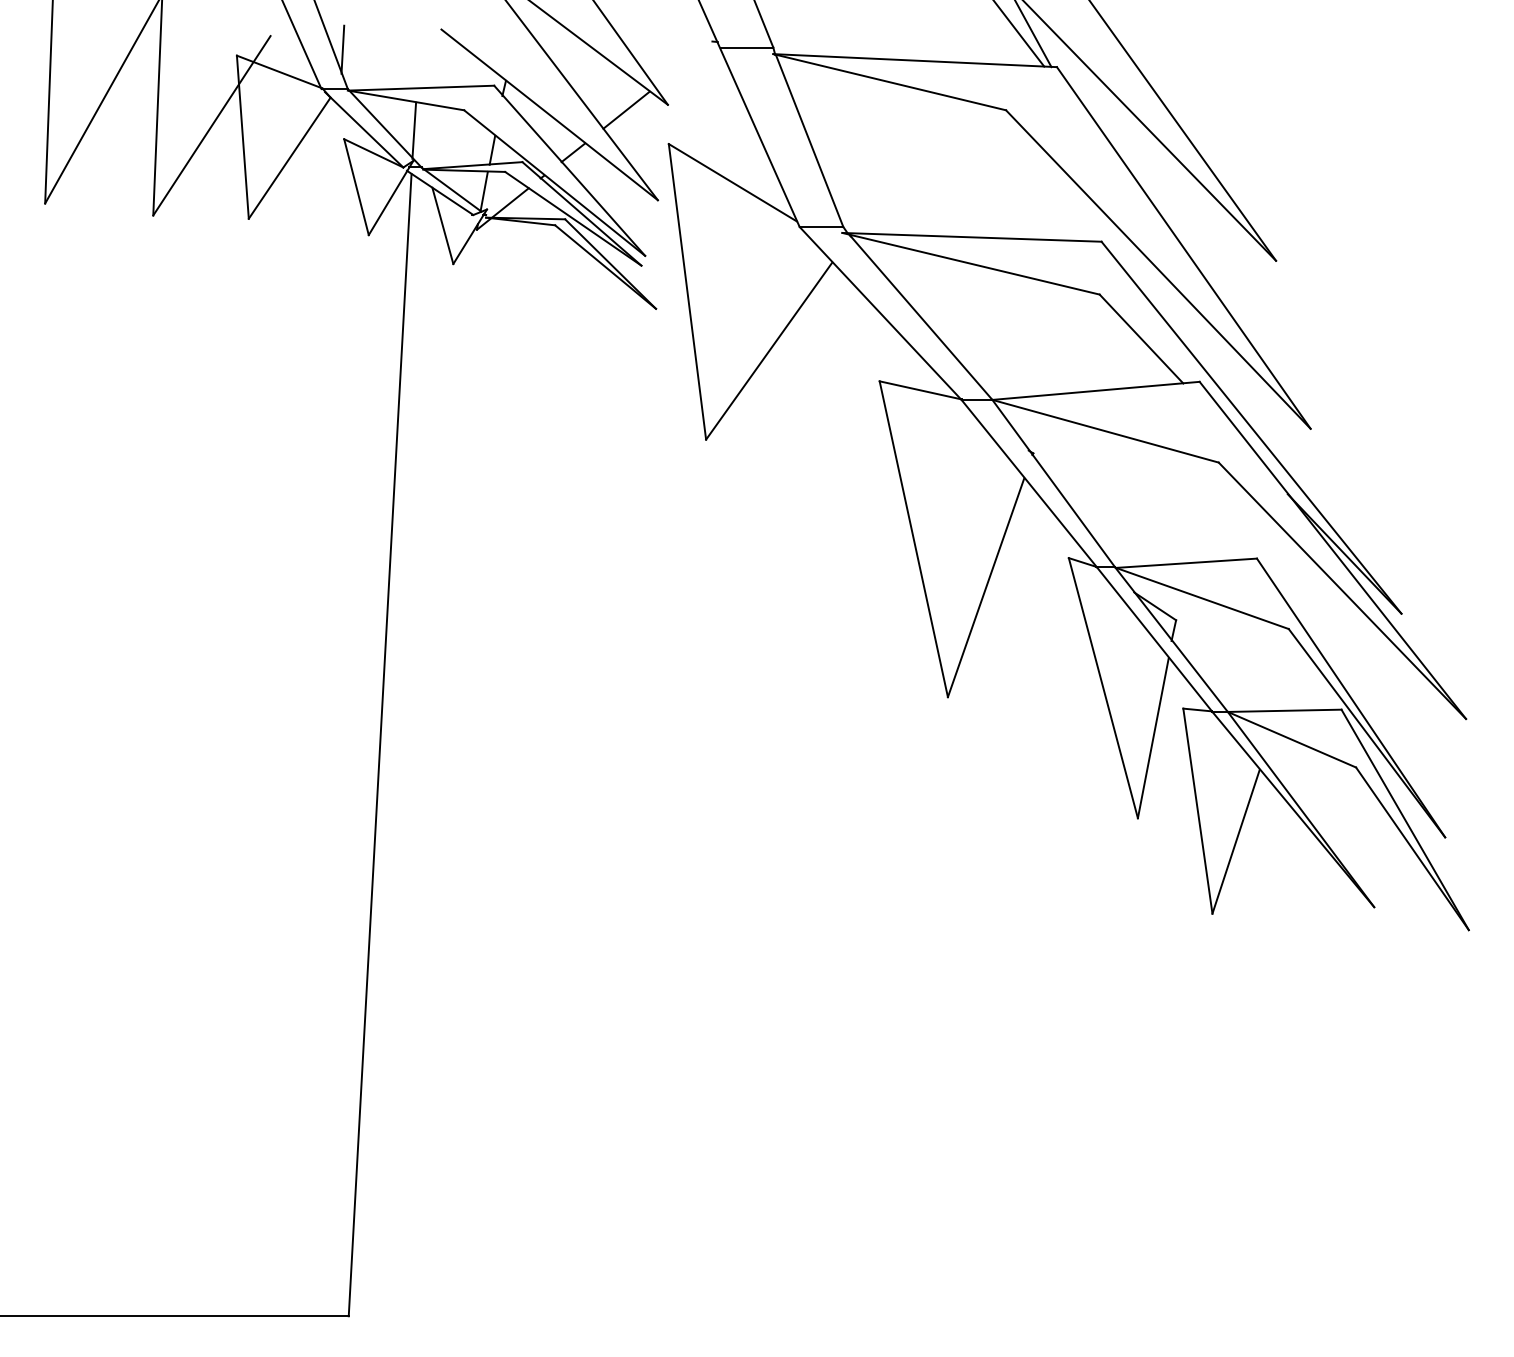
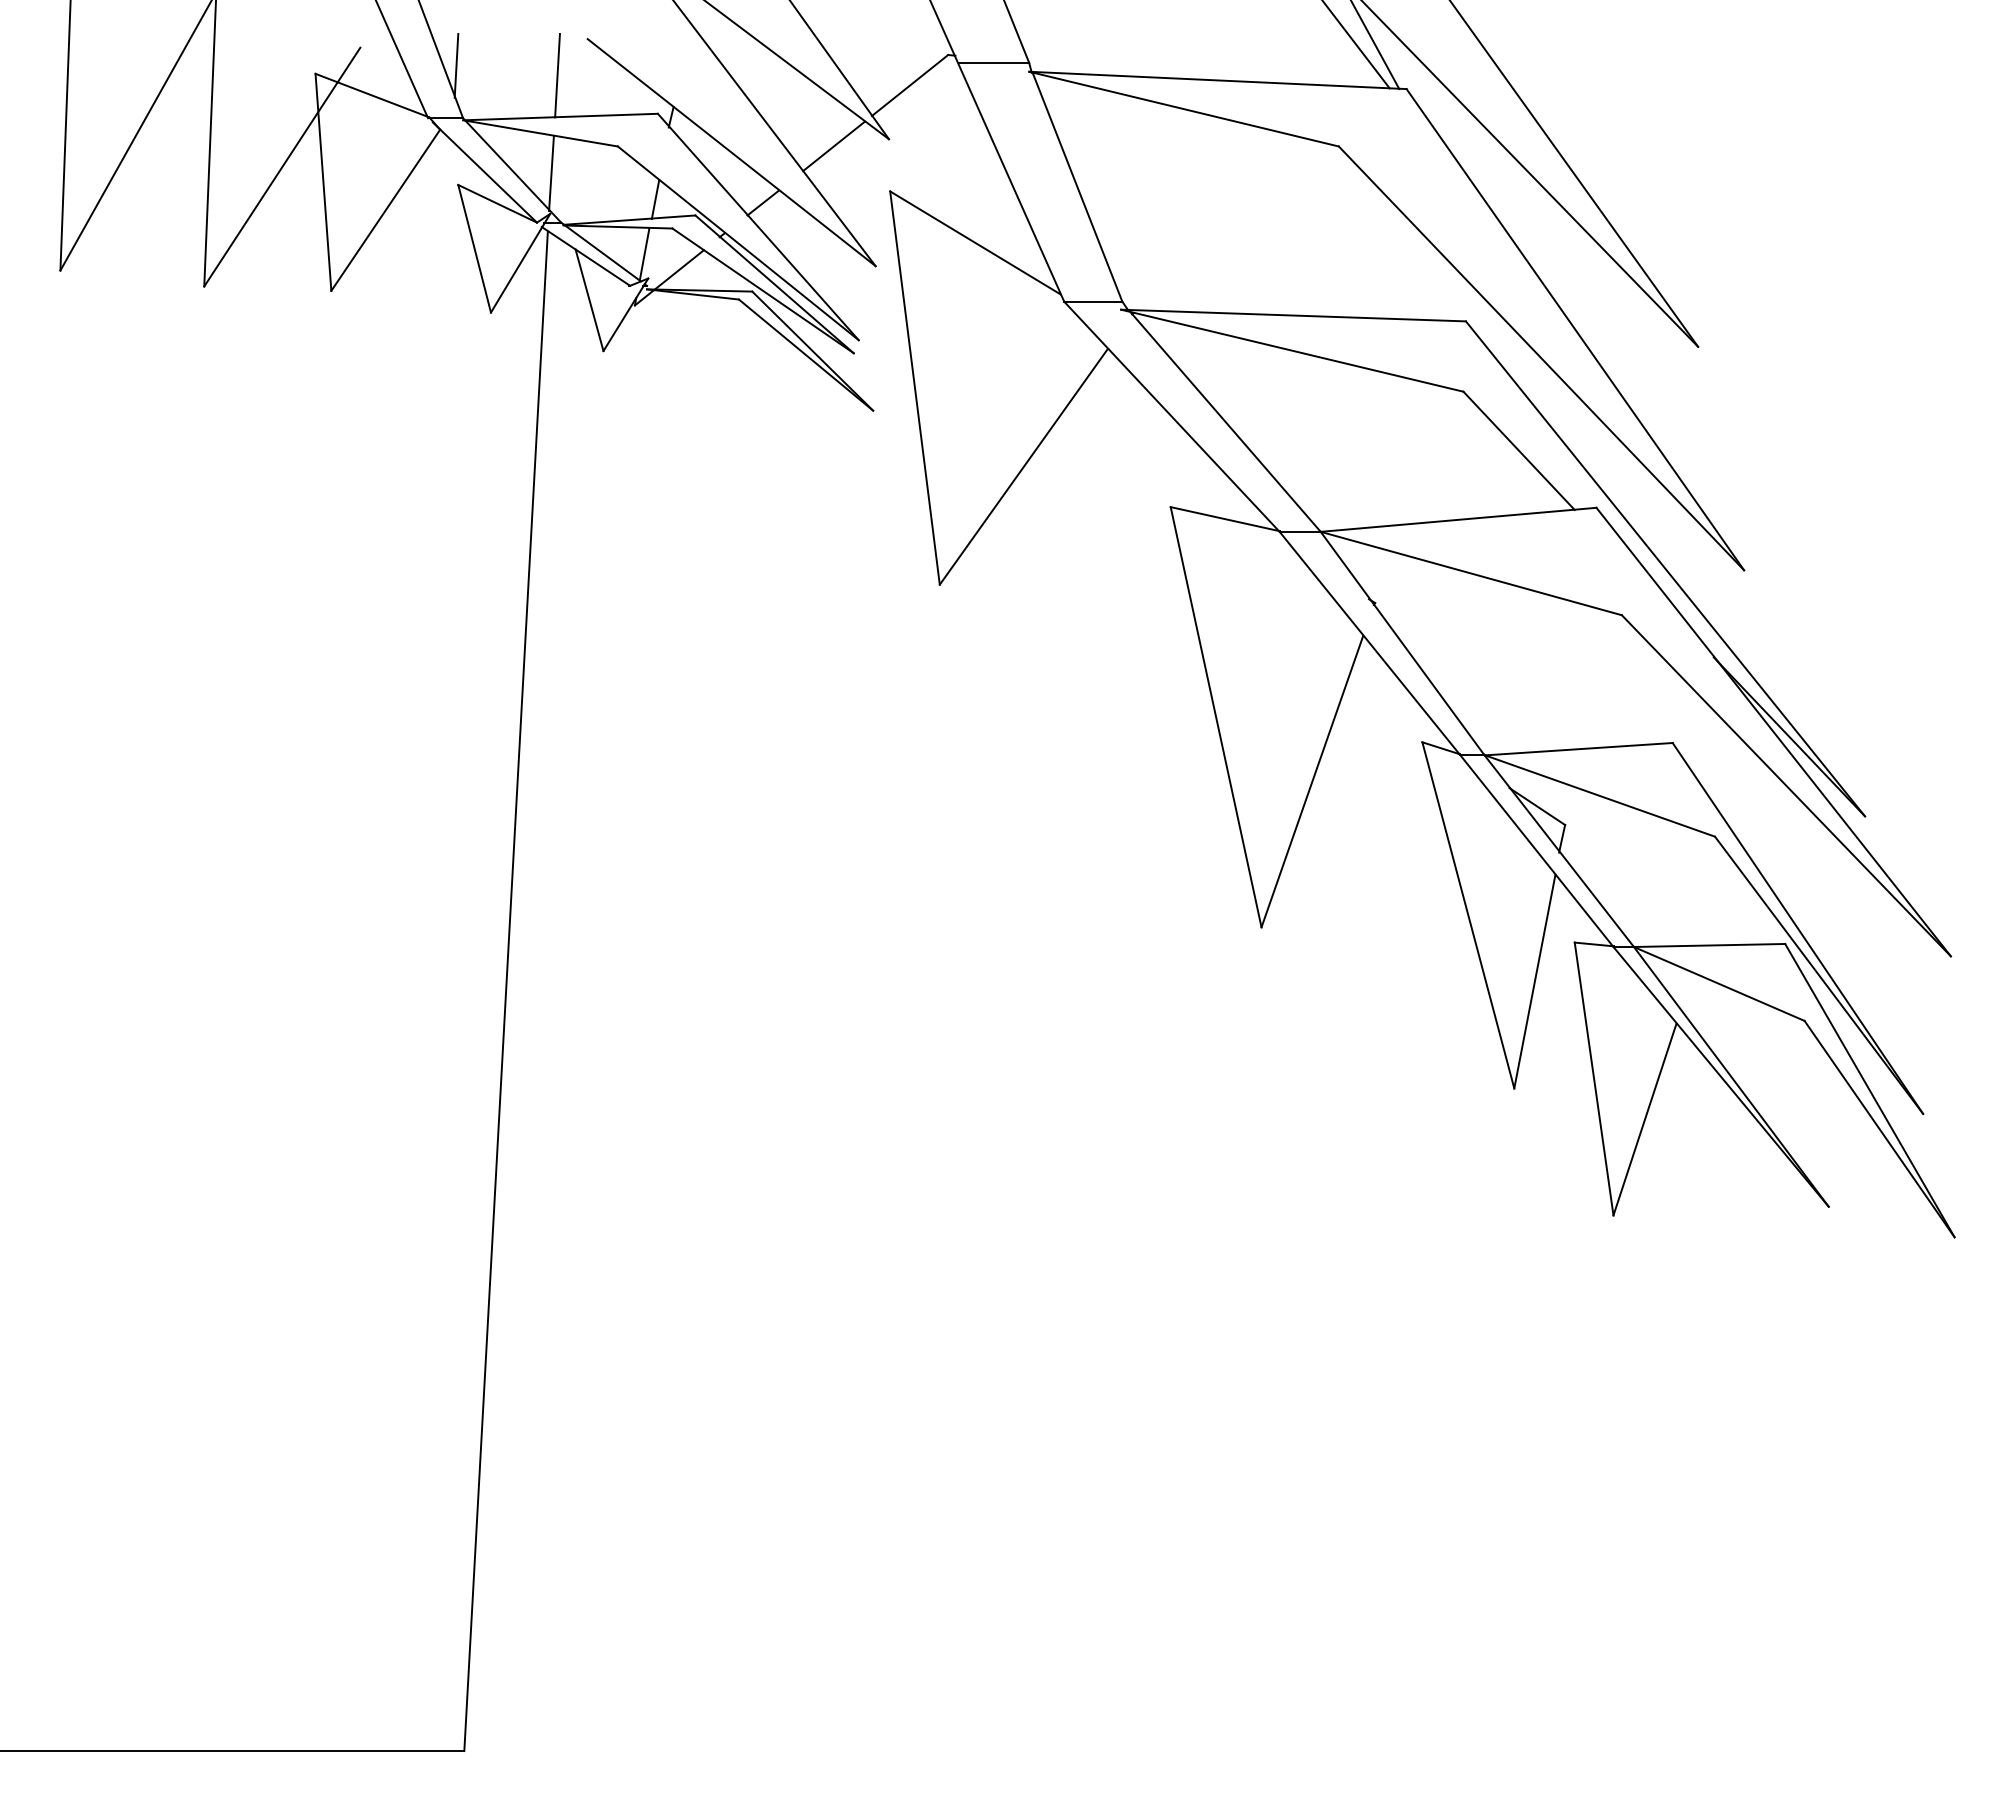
line: (418, 56) -> (557, 75), added
line: (683, 64) -> (909, 85), added

